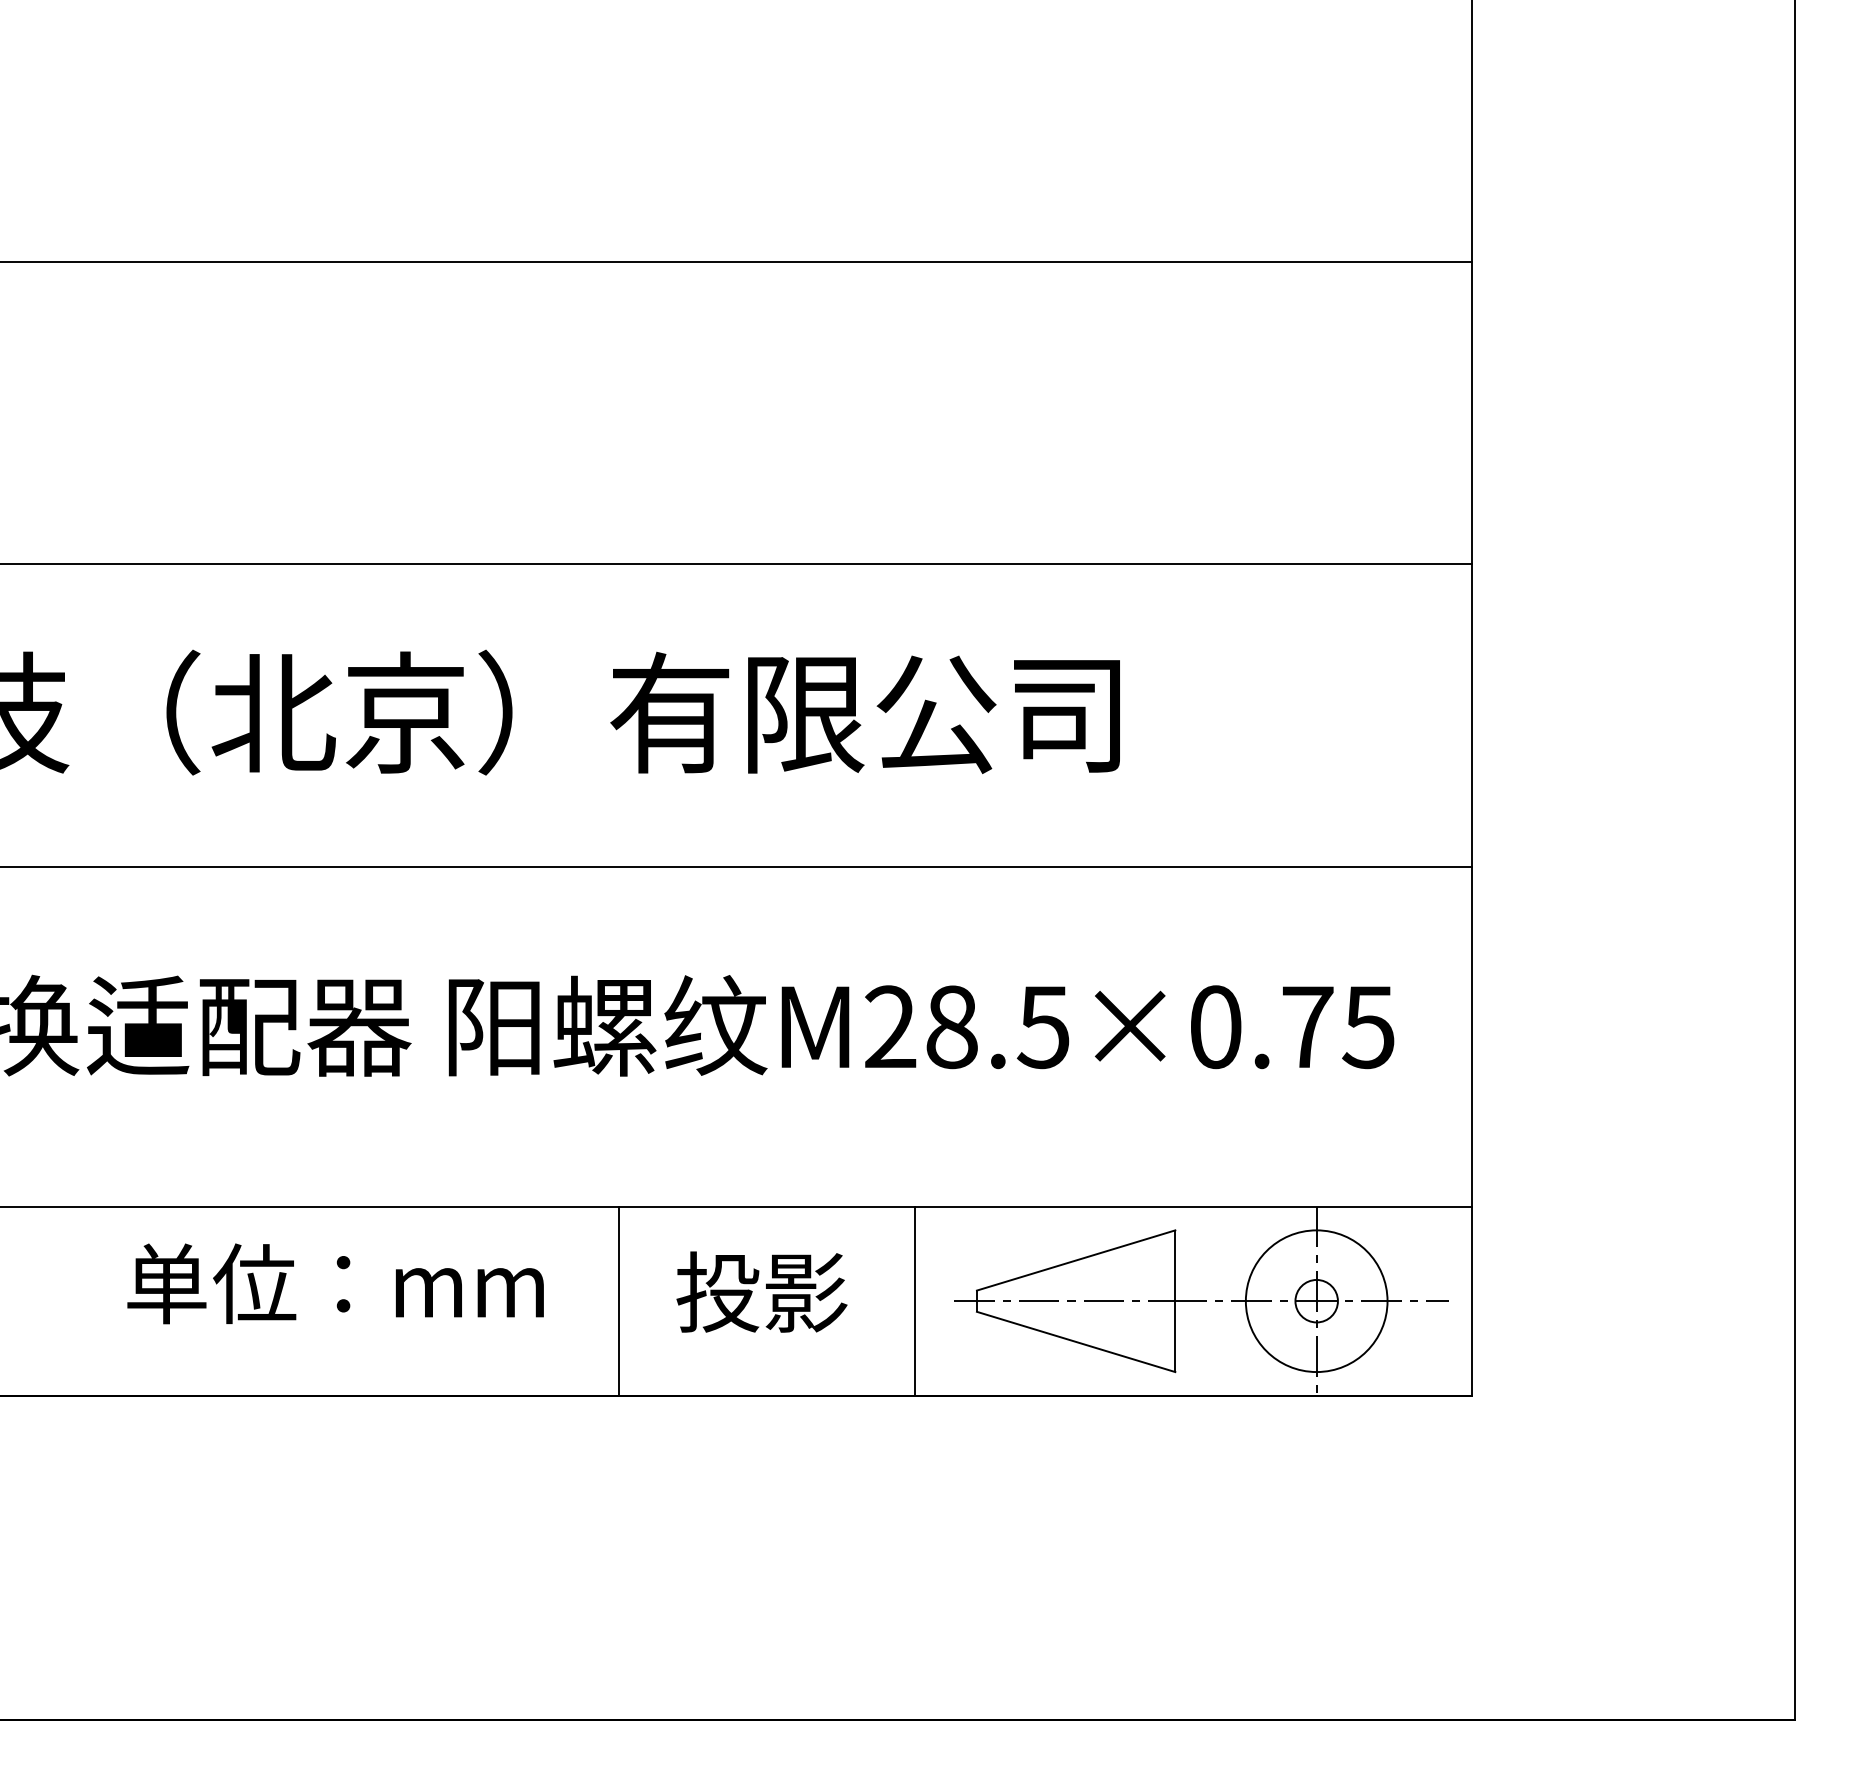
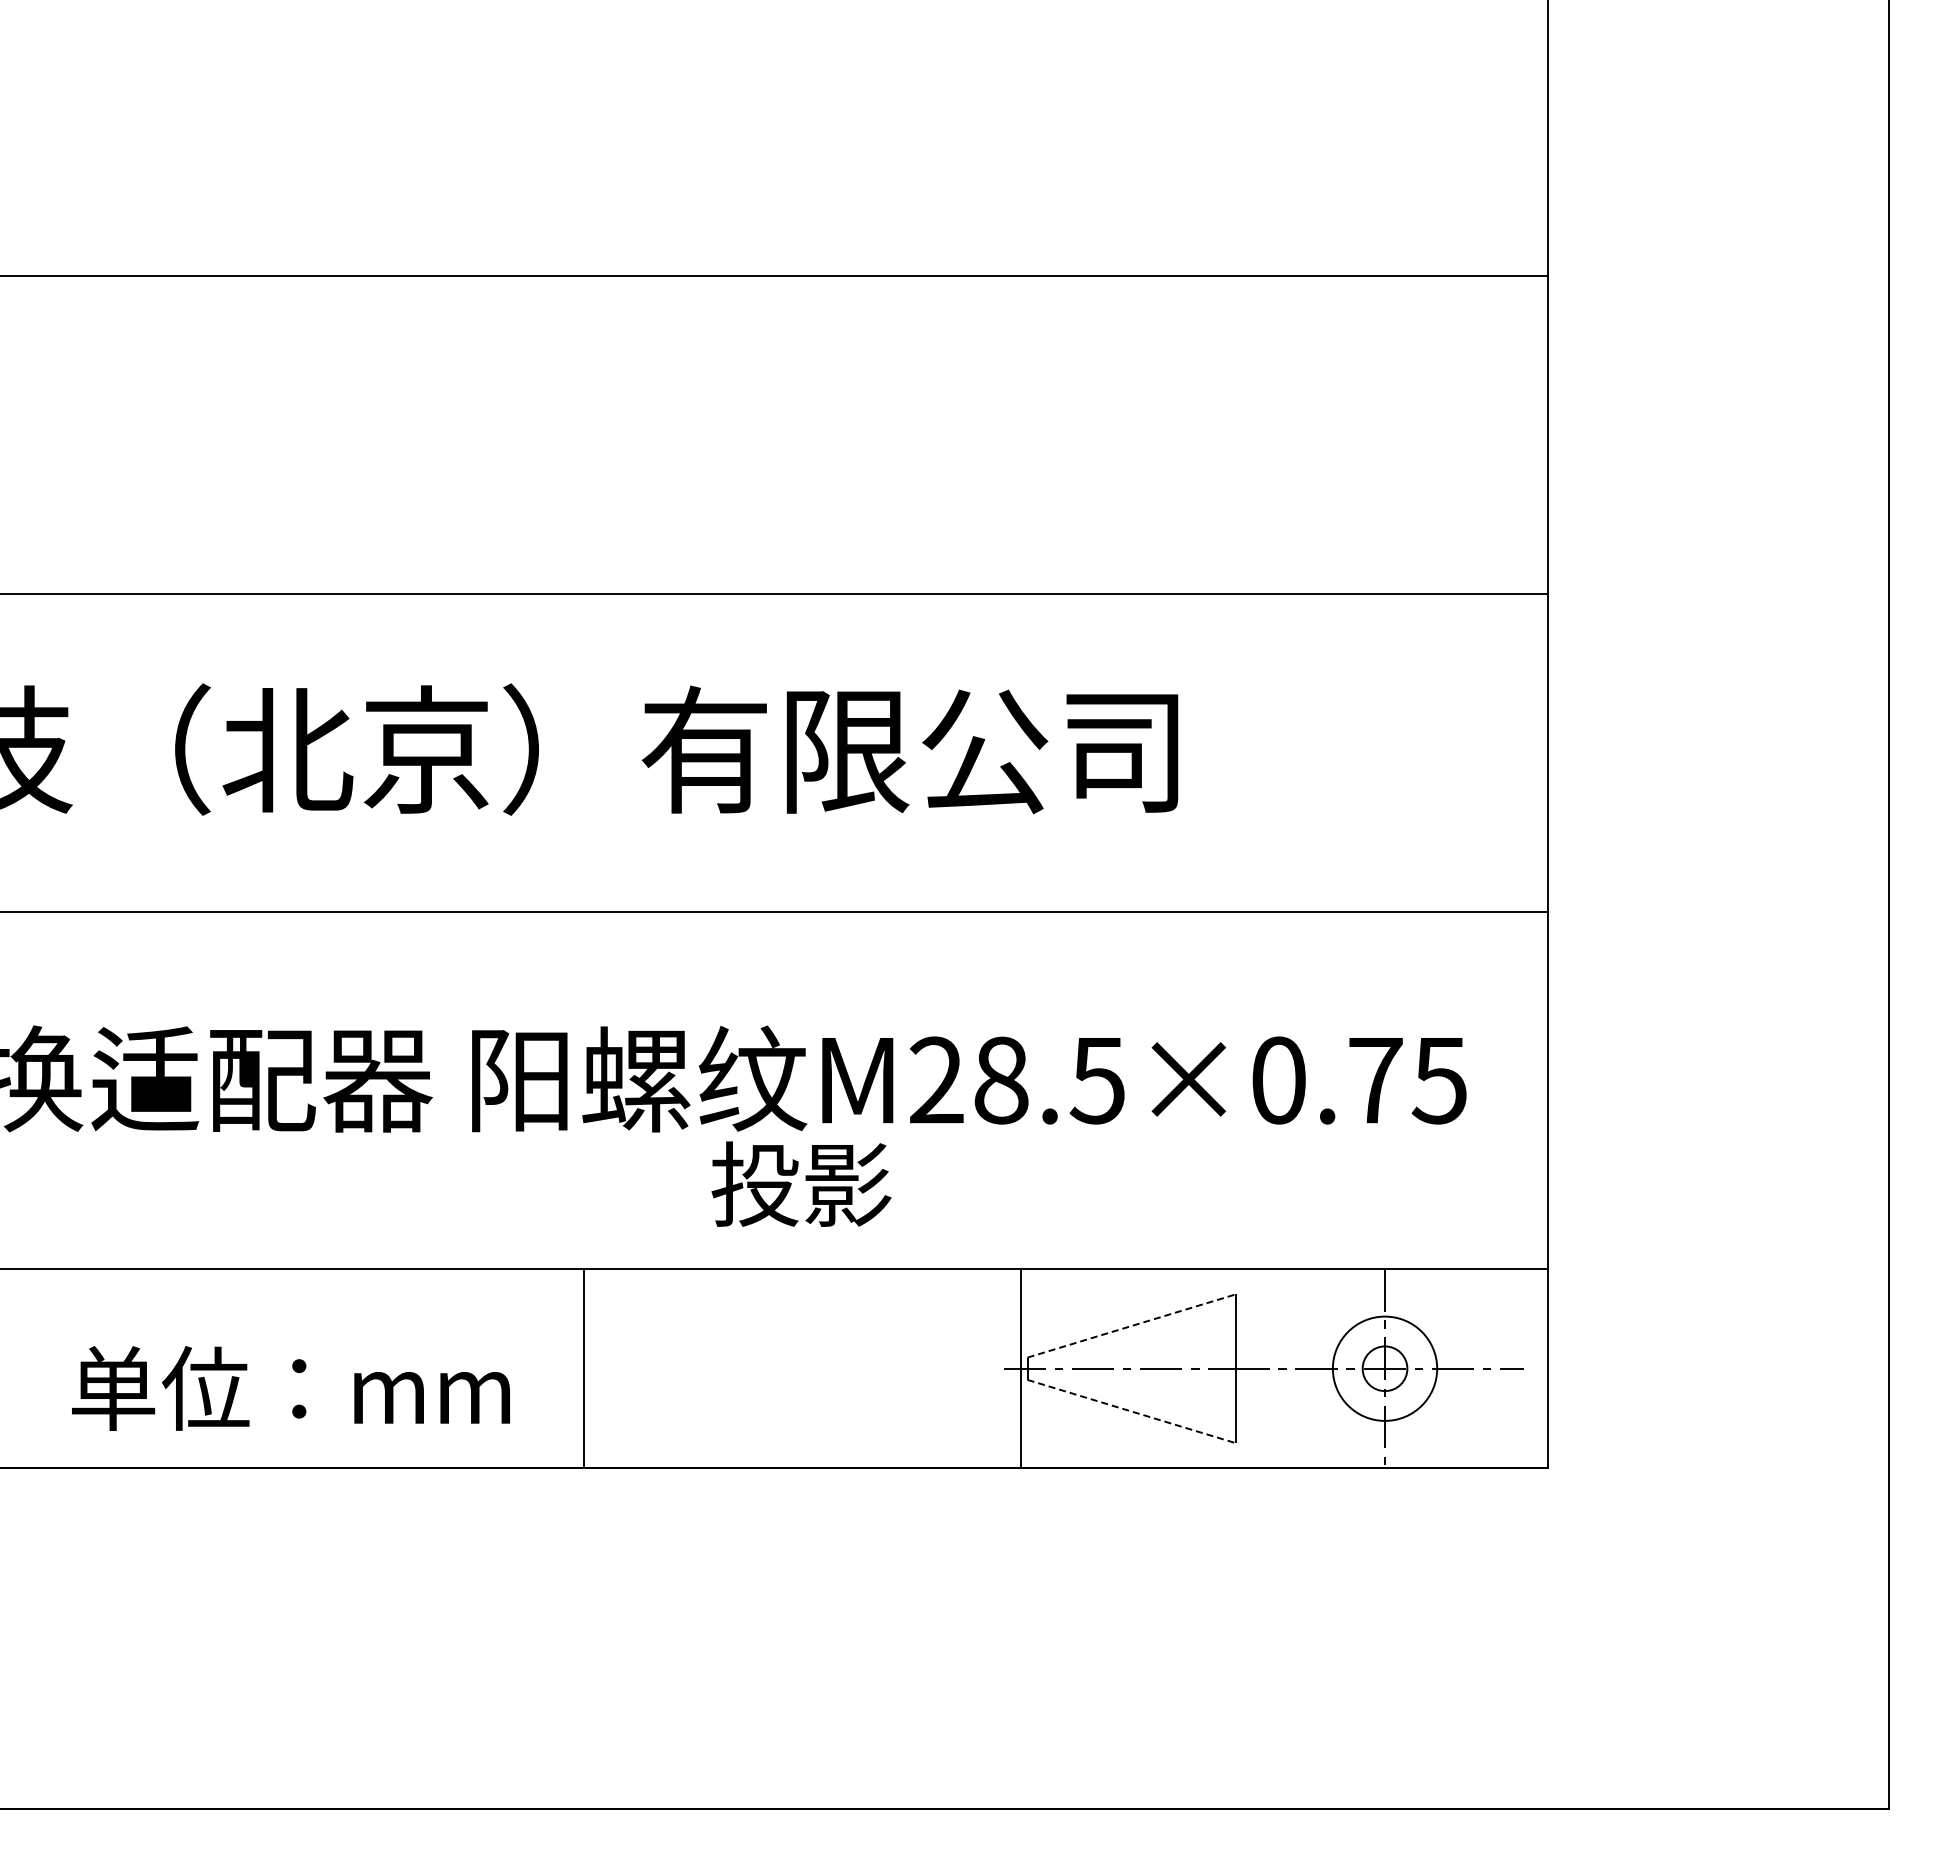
line: (1076, 1260) -> (1132, 1325), solid -> dashed
text: (335, 1283) -> (290, 1388), moved
text: (761, 1291) -> (801, 1183), moved
line: (619, 1300) -> (584, 1368), moved
line: (915, 1300) -> (1021, 1368), moved
circle: (1316, 1300) -> (1384, 1368), size x0.7
line: (1076, 1341) -> (1132, 1411), solid -> dashed

